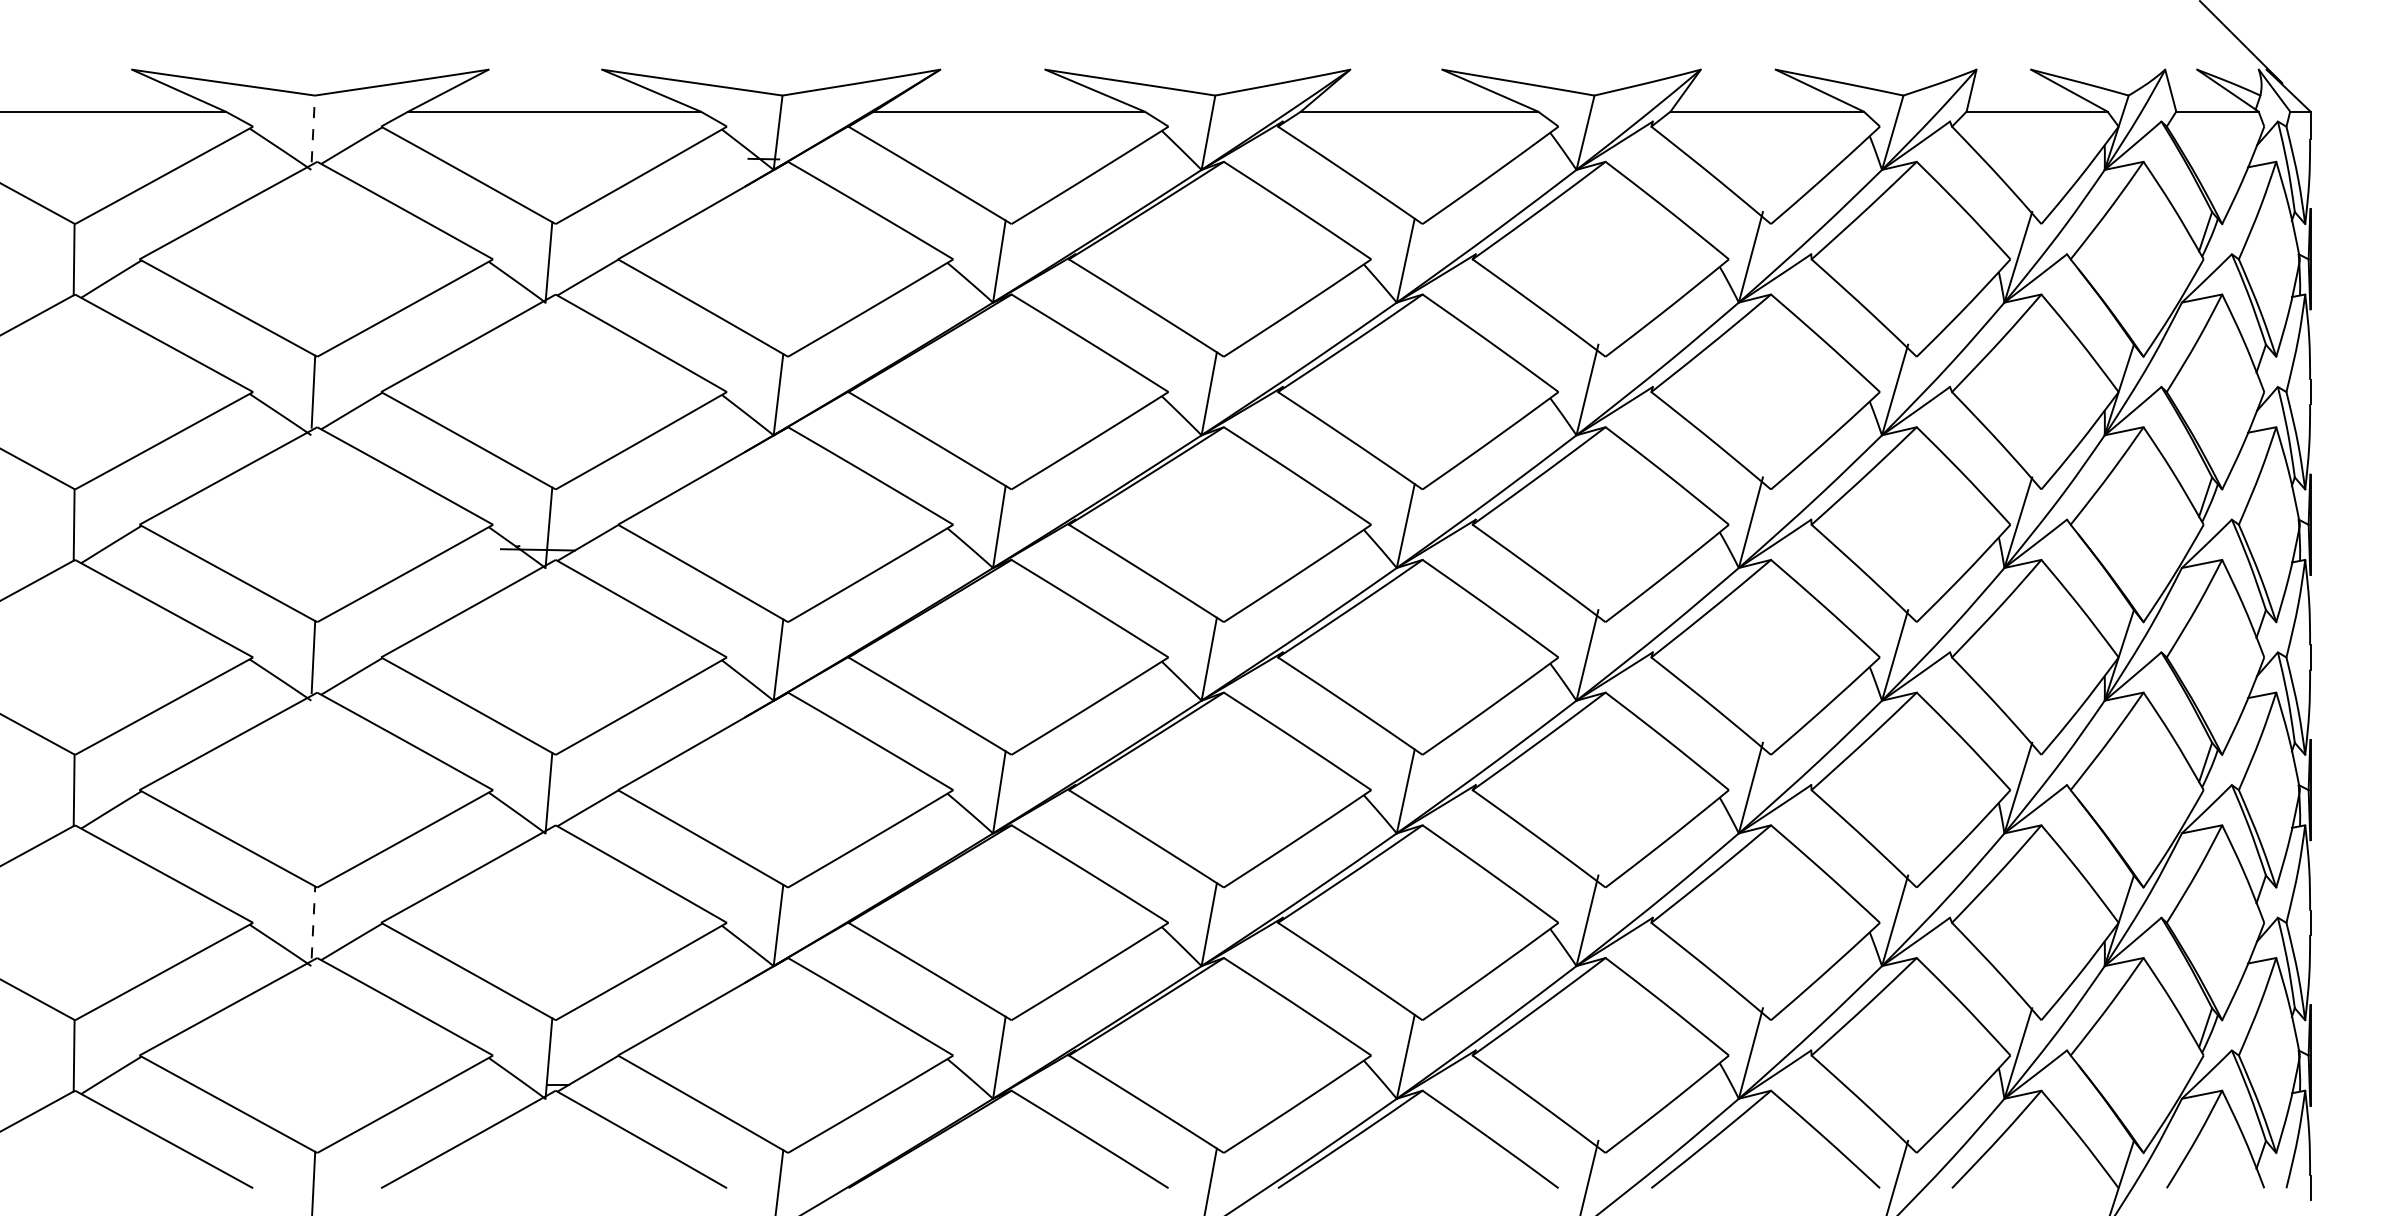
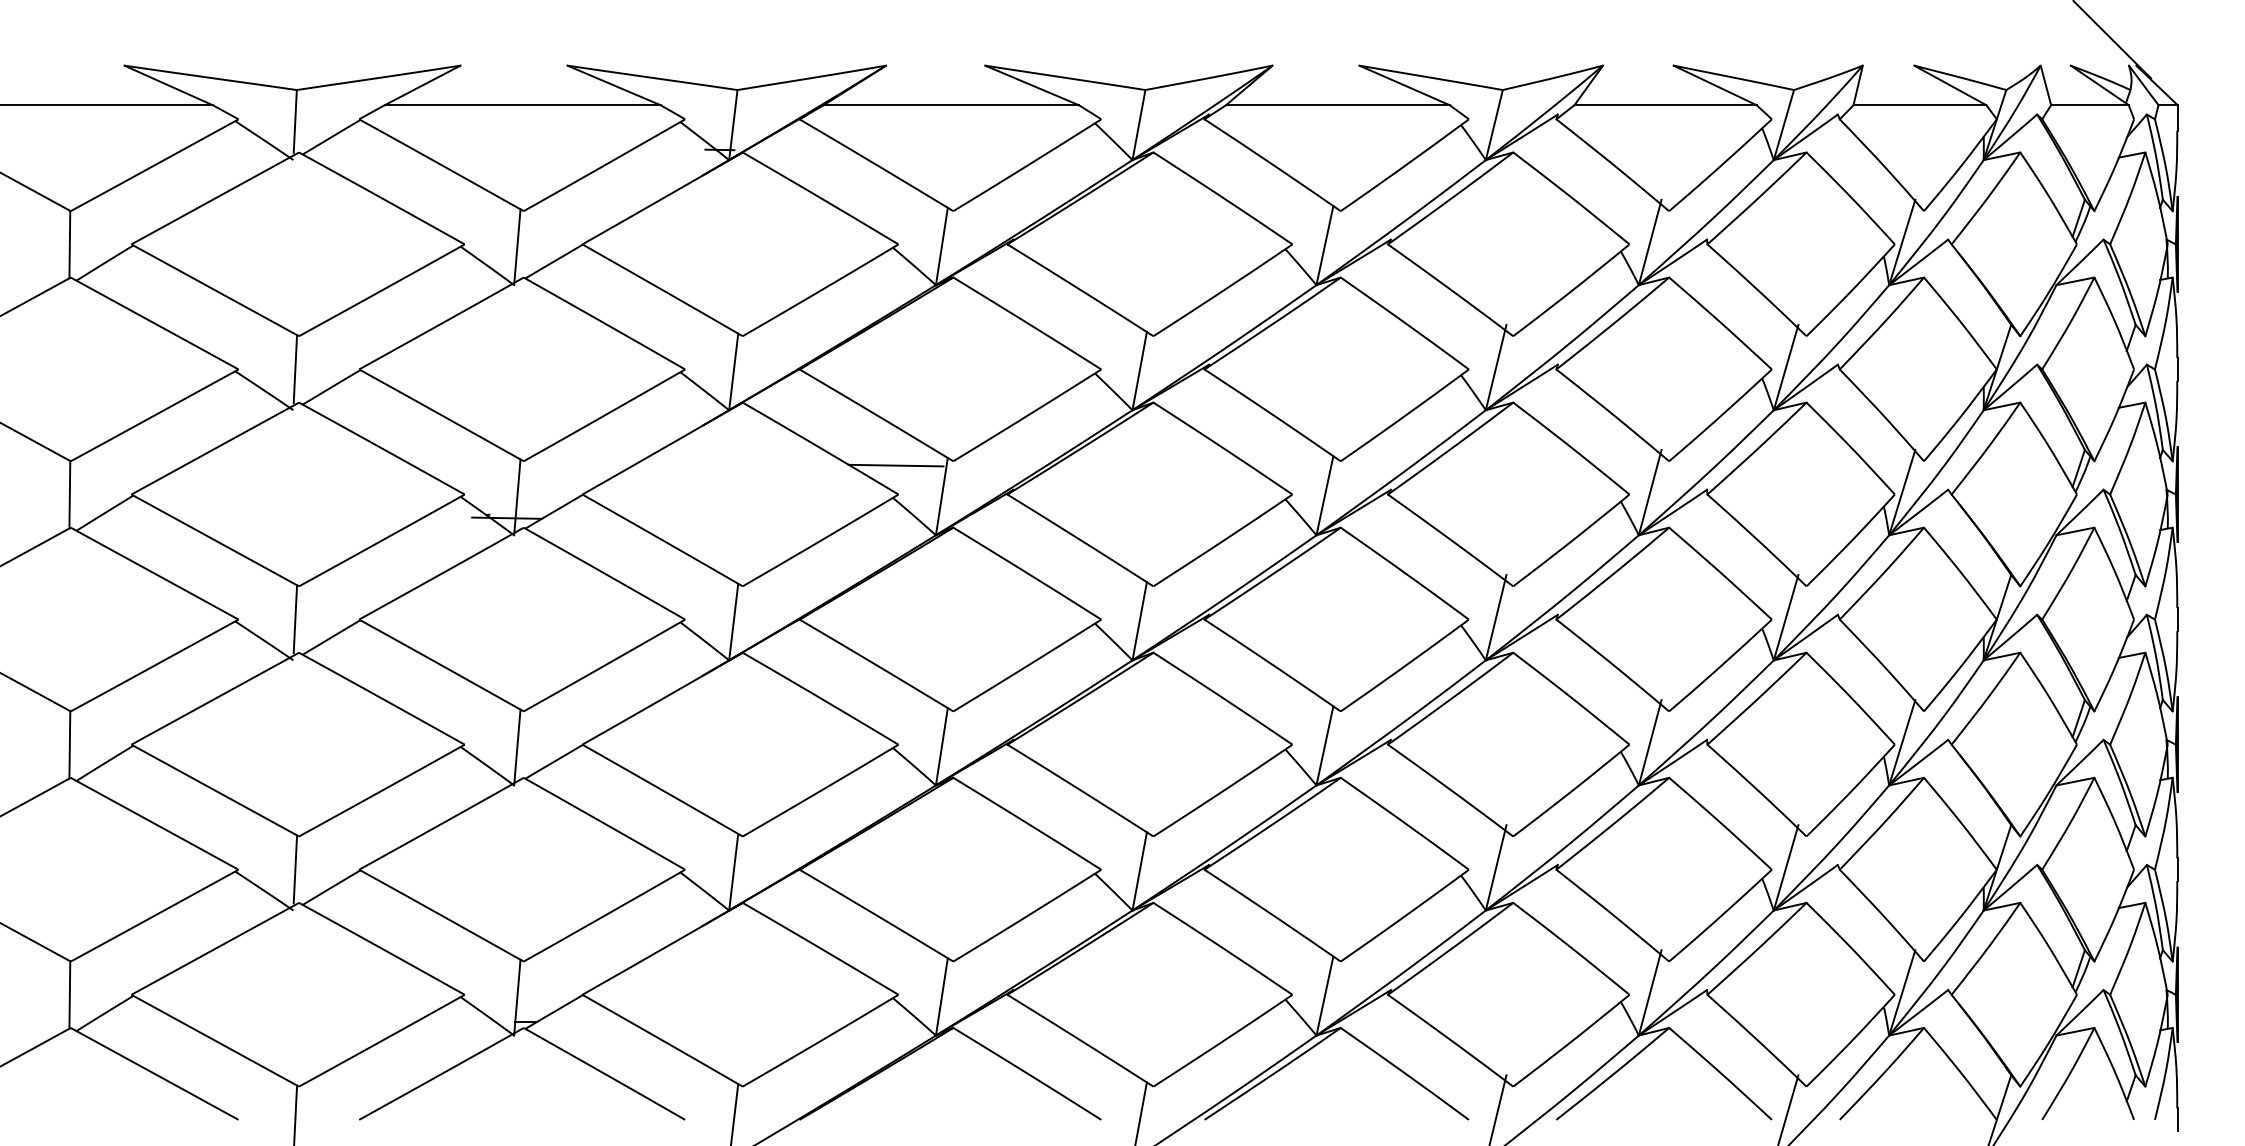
line: (313, 127) -> (295, 120), dashed -> solid
line: (950, 493) -> (895, 465), added
line: (313, 922) -> (295, 869), dashed -> solid

